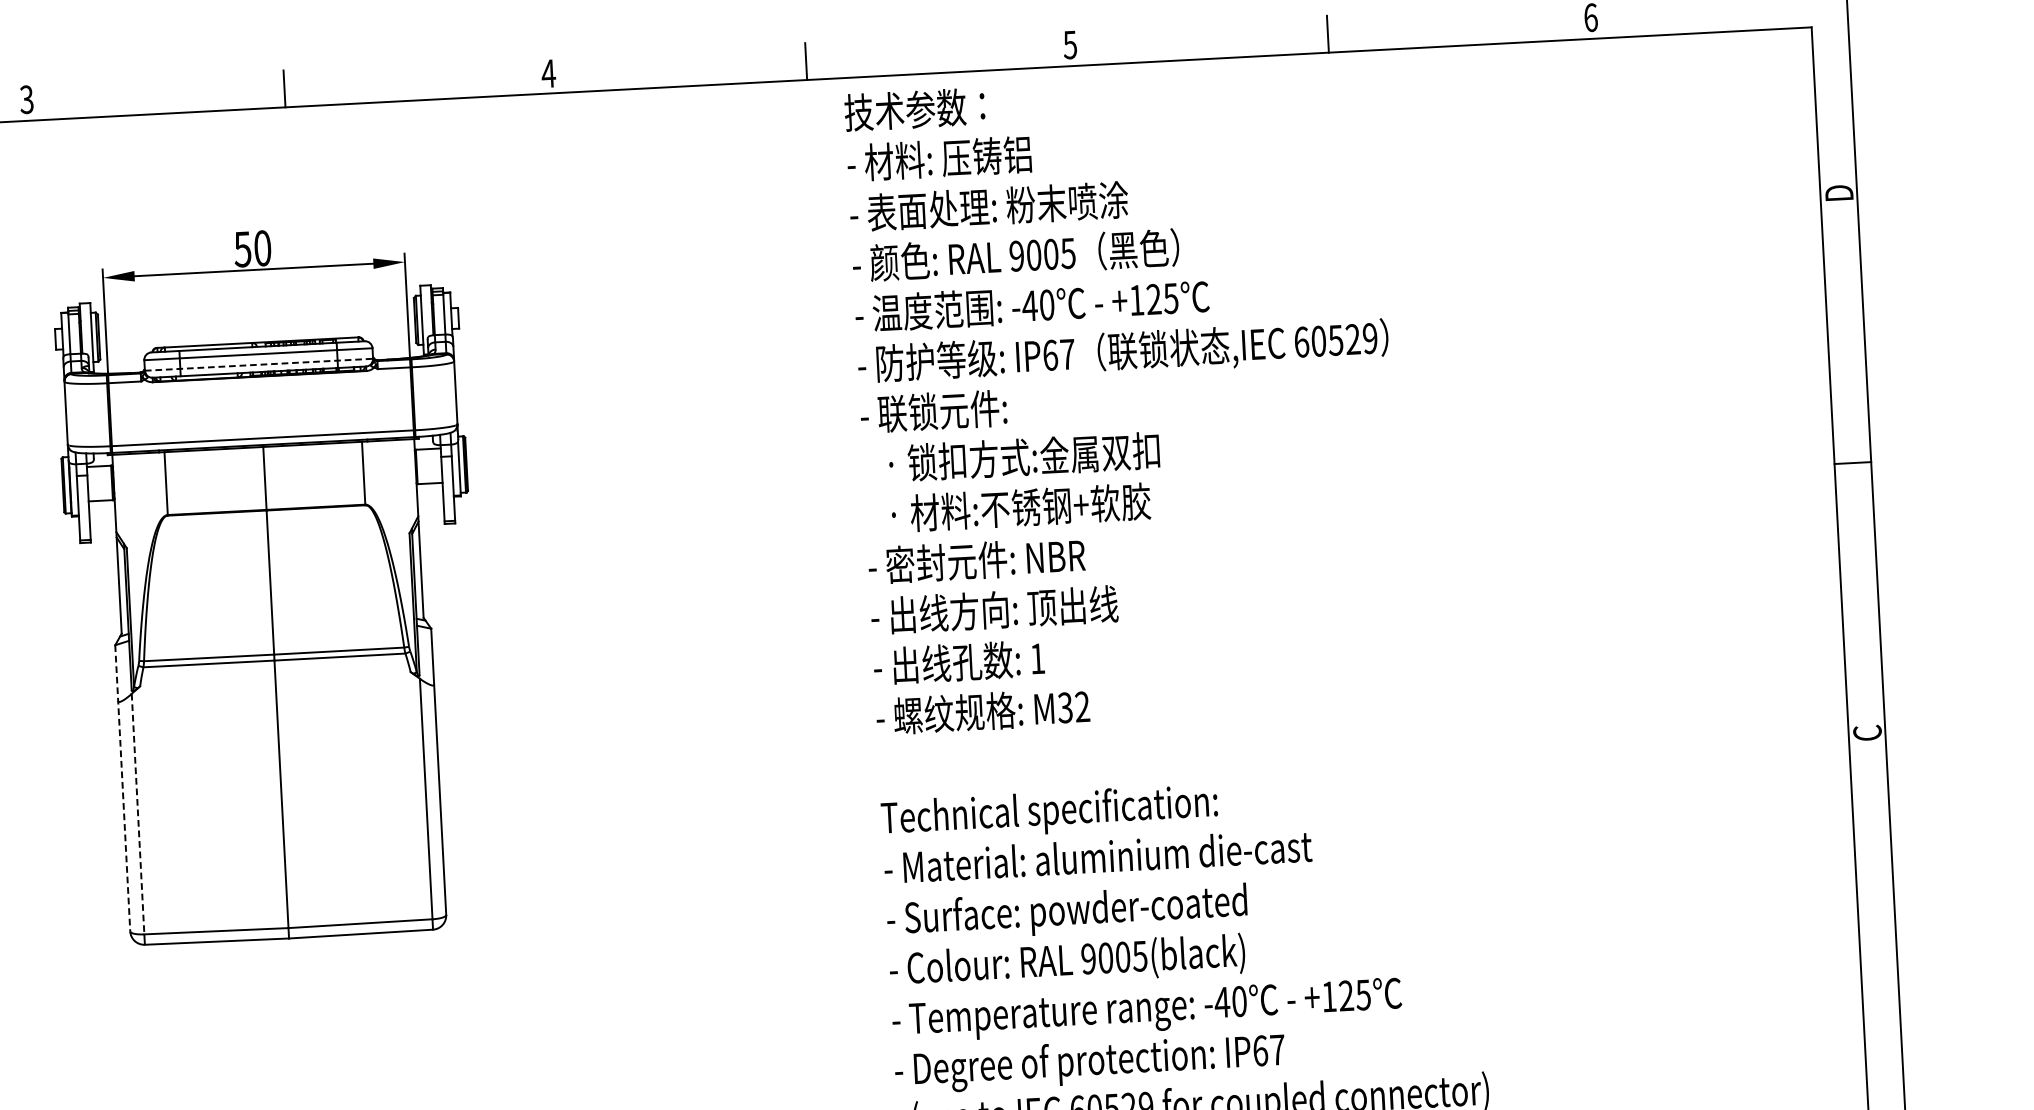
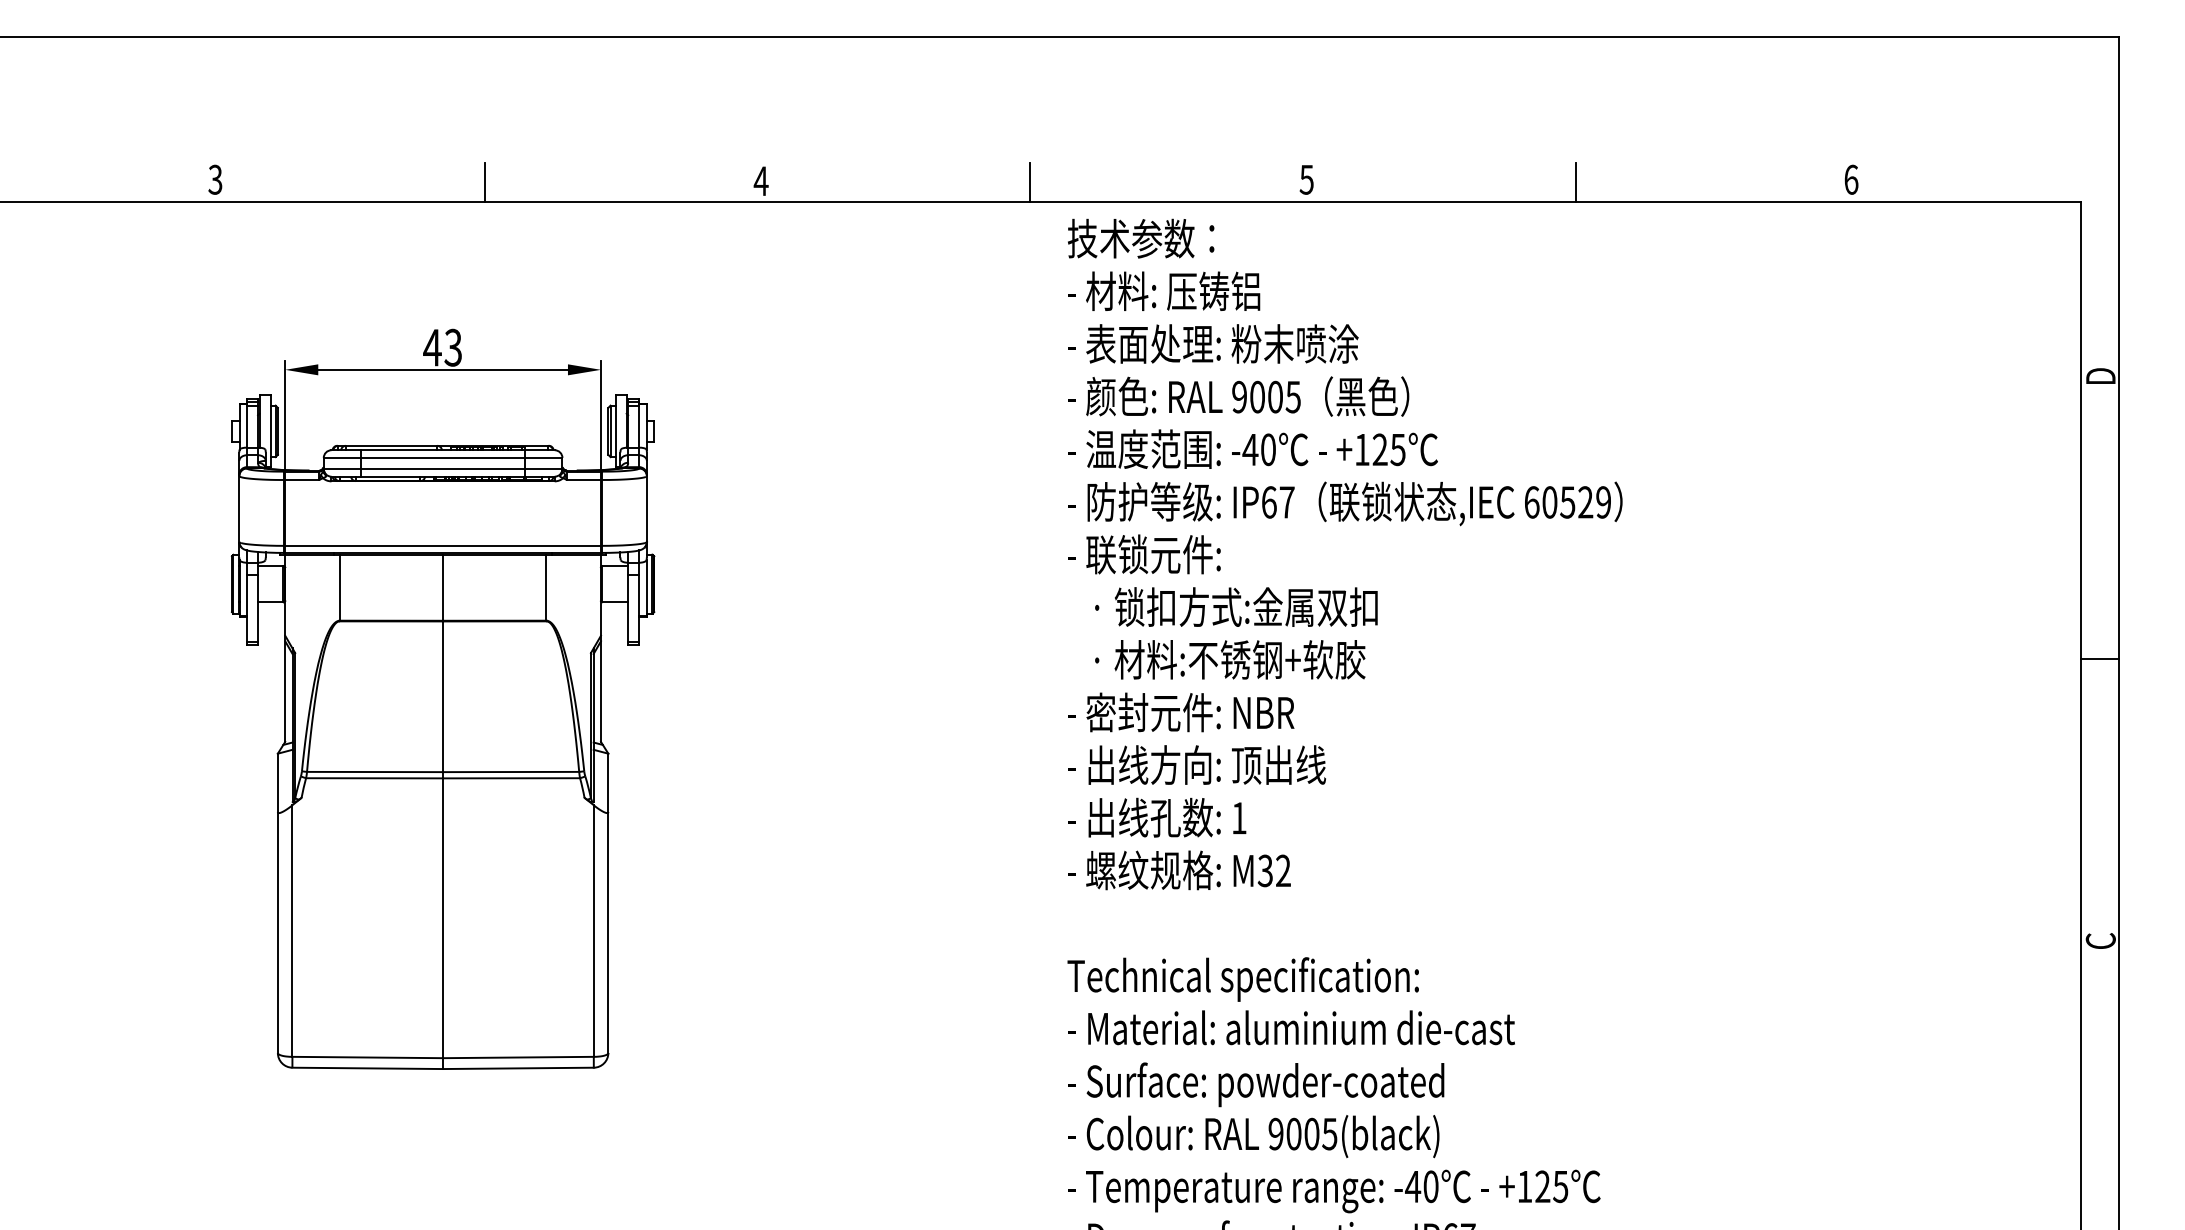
text: (252, 248) -> (442, 347), 50 -> 43
line: (259, 364) -> (443, 468), dashed -> solid
line: (122, 788) -> (277, 903), dashed -> solid
line: (138, 814) -> (292, 931), dashed -> solid

